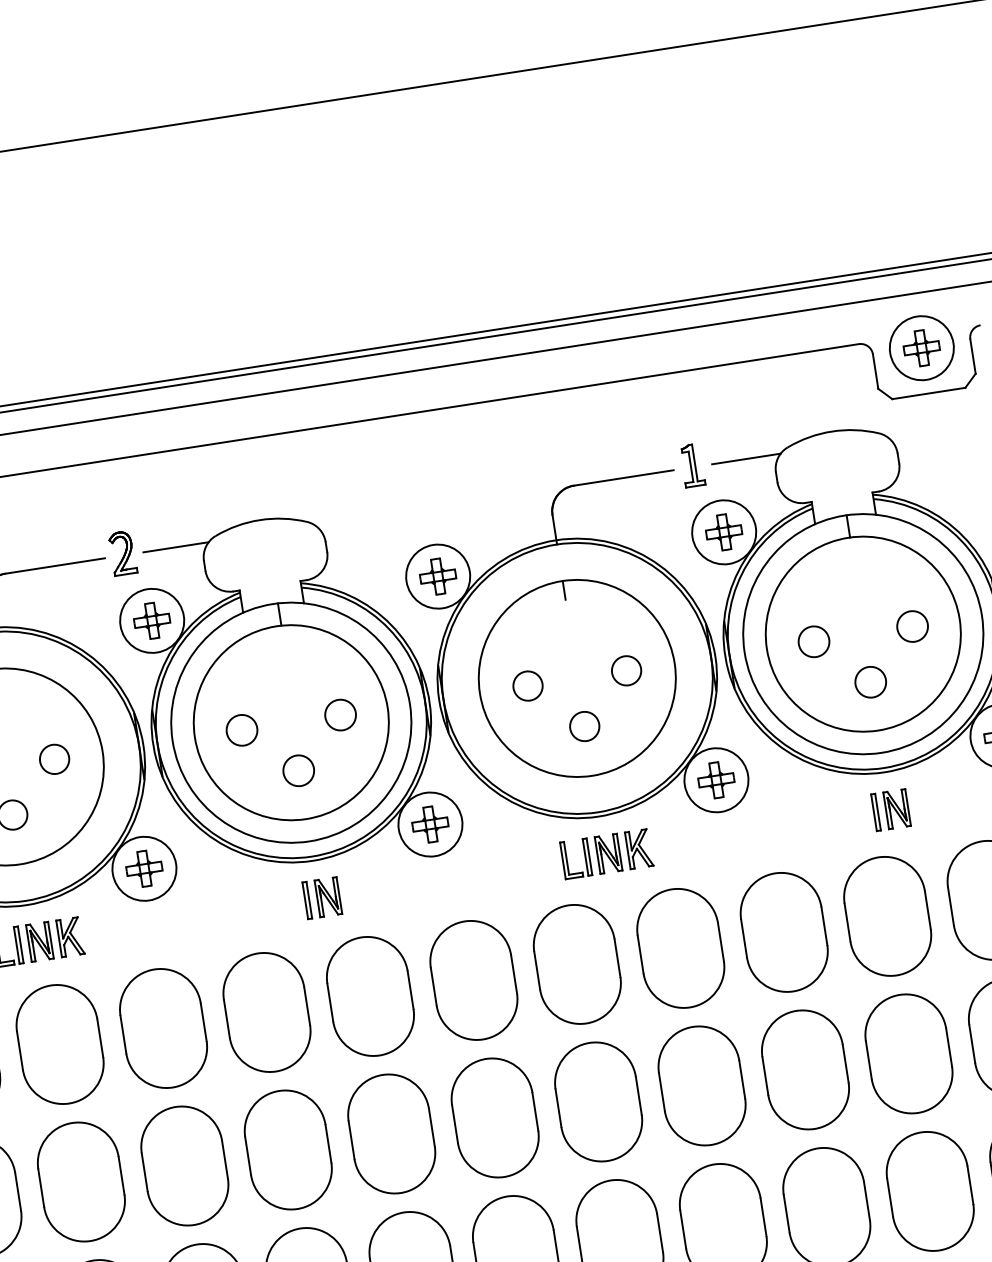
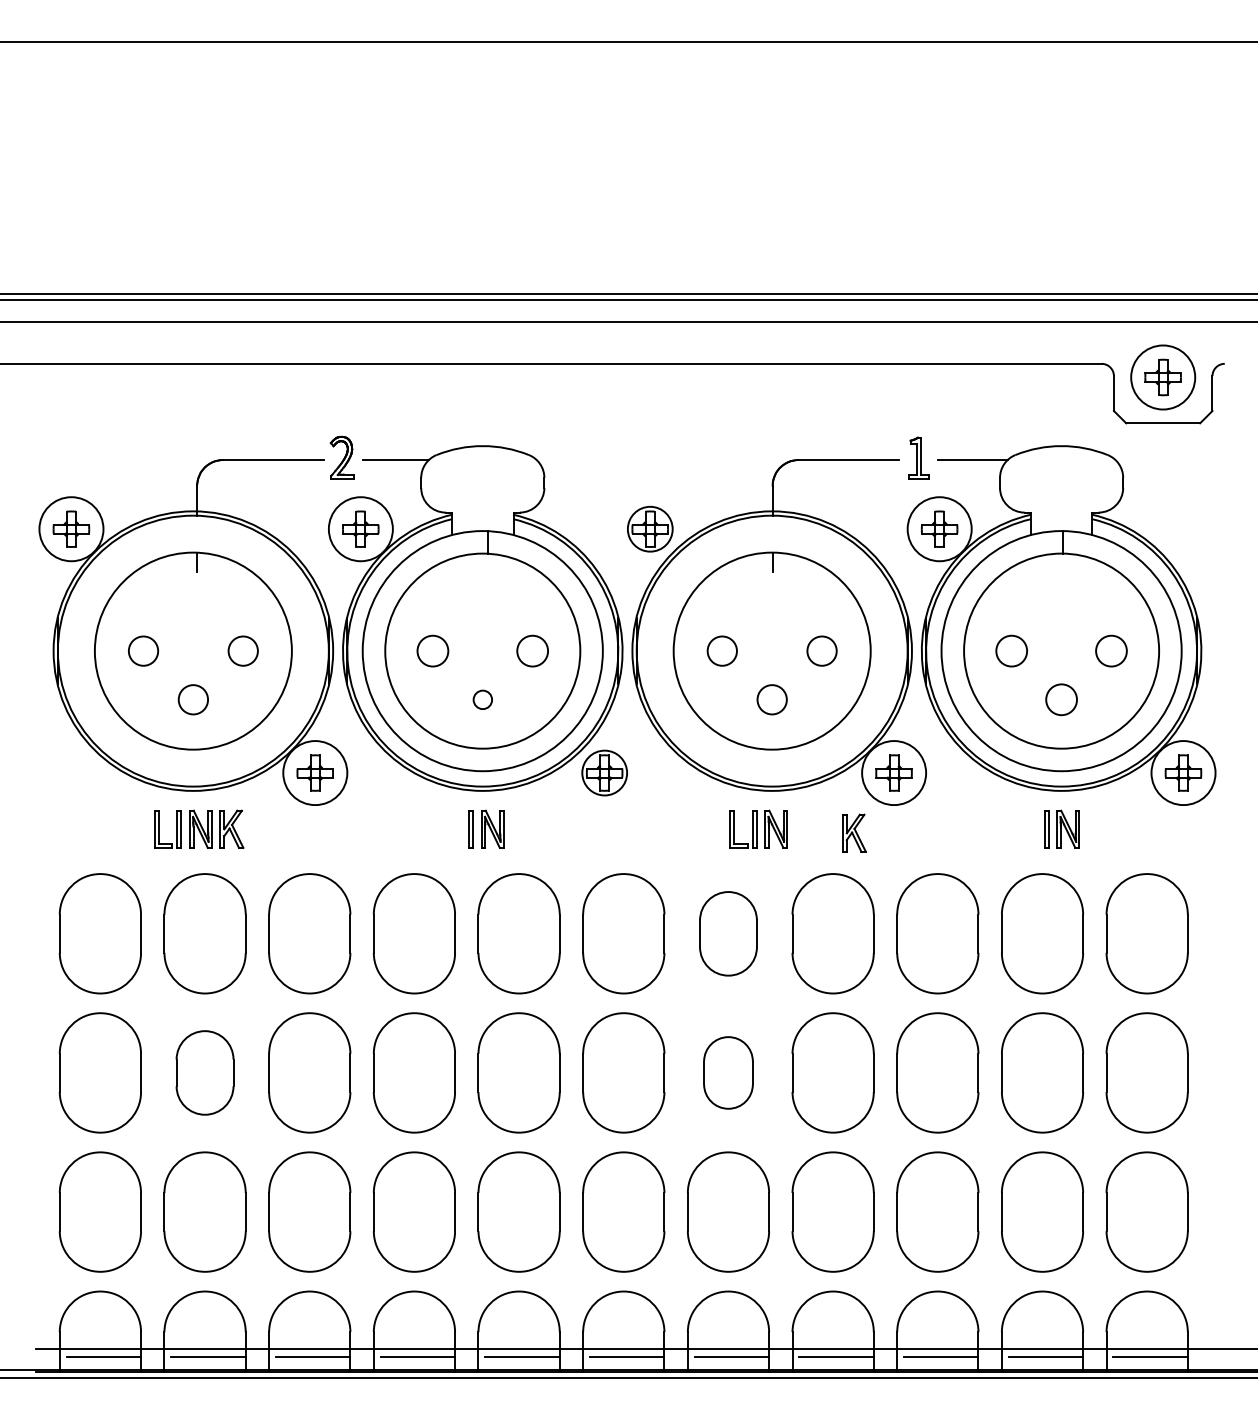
circle: (438, 576) -> (650, 529), size x0.7
circle: (298, 770) -> (482, 699), size x0.6
circle: (430, 825) -> (604, 773), size x0.7
part: (639, 848) -> (854, 832), moved
part: (577, 964) -> (728, 933), size x0.7
part: (598, 1101) -> (728, 1072), size x0.6
part: (80, 1181) -> (204, 1072), size x0.7

